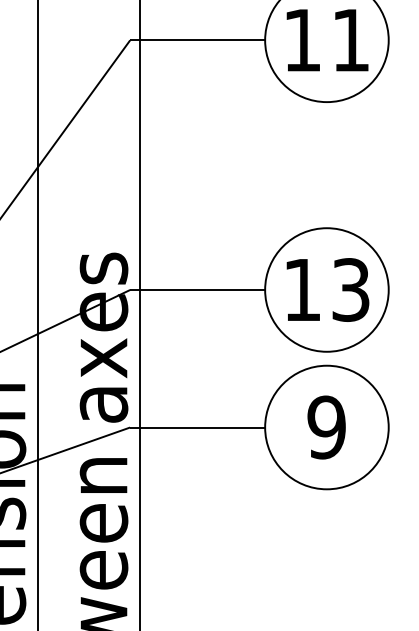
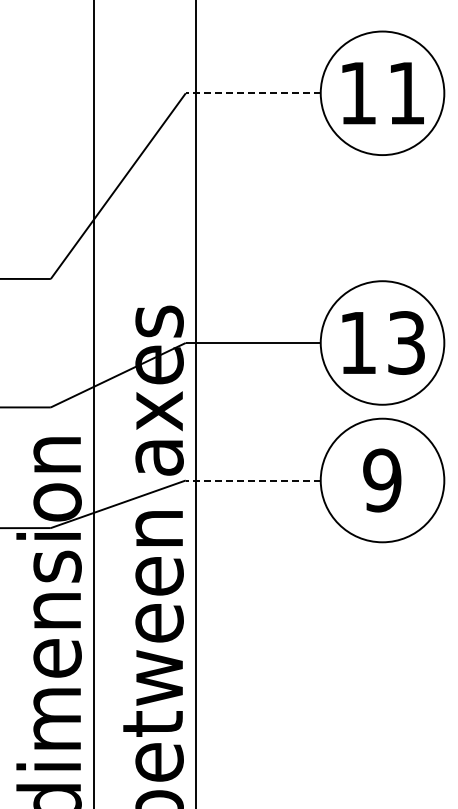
line: (196, 40) -> (252, 93), solid -> dashed
line: (196, 427) -> (252, 480), solid -> dashed

